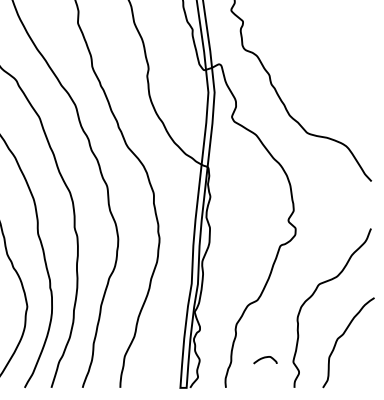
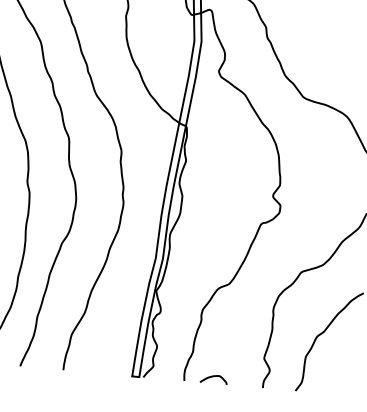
curve: (265, 358) -> (214, 377), moved

